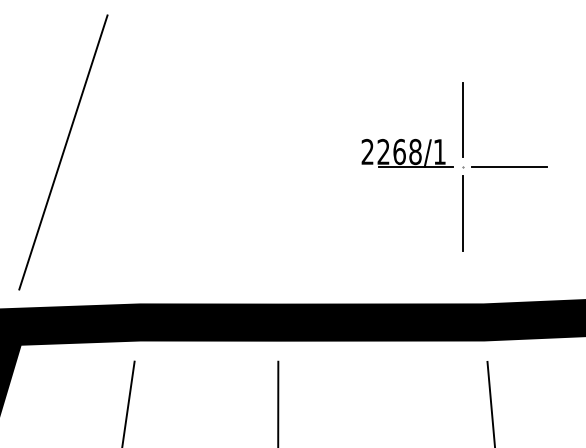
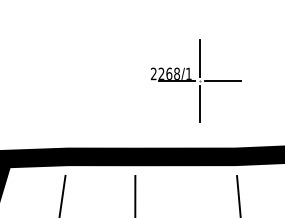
line: (62, 150) -> (30, 73), removed
part: (455, 165) -> (196, 80), moved

